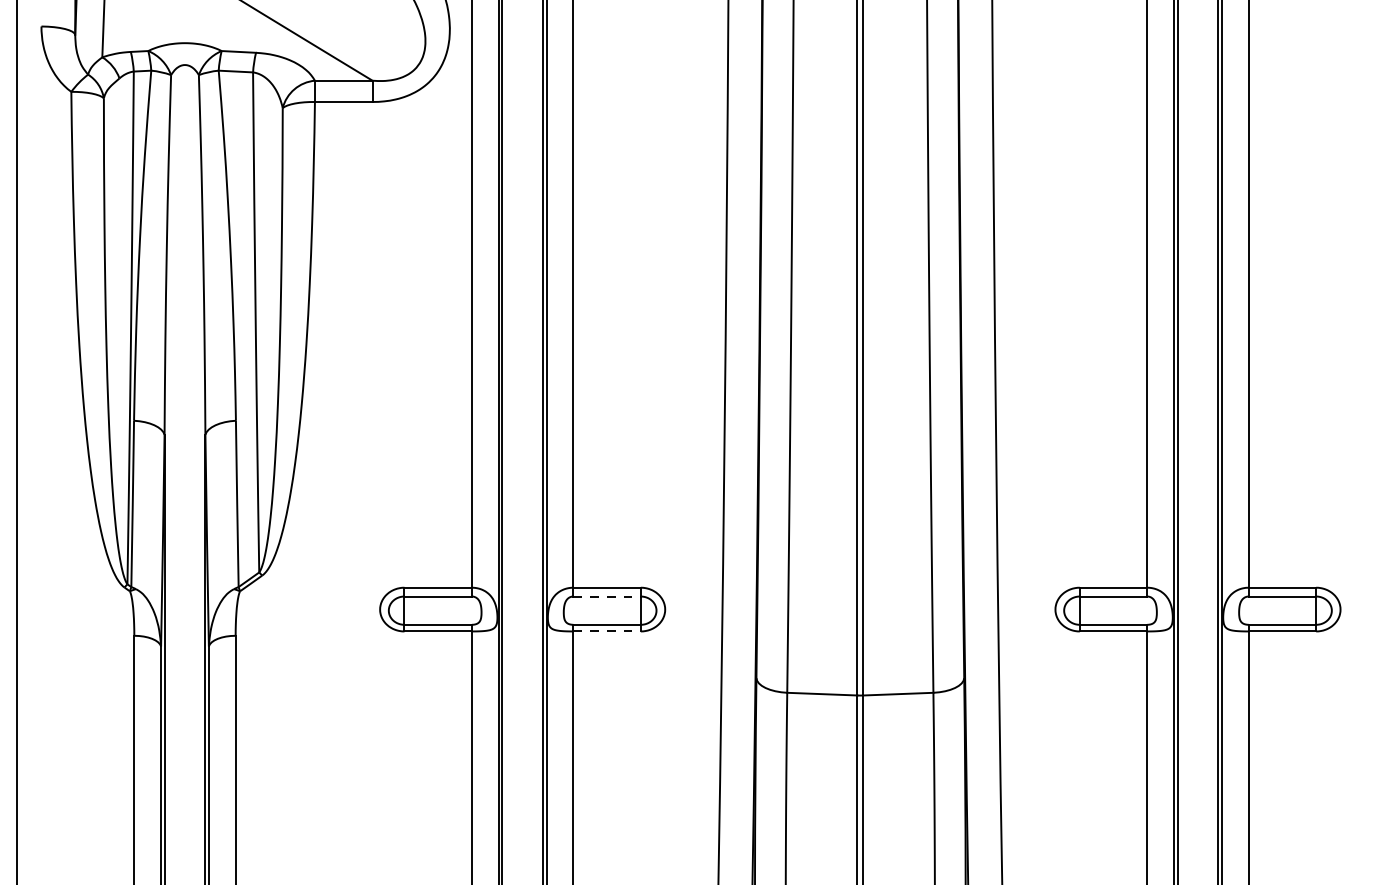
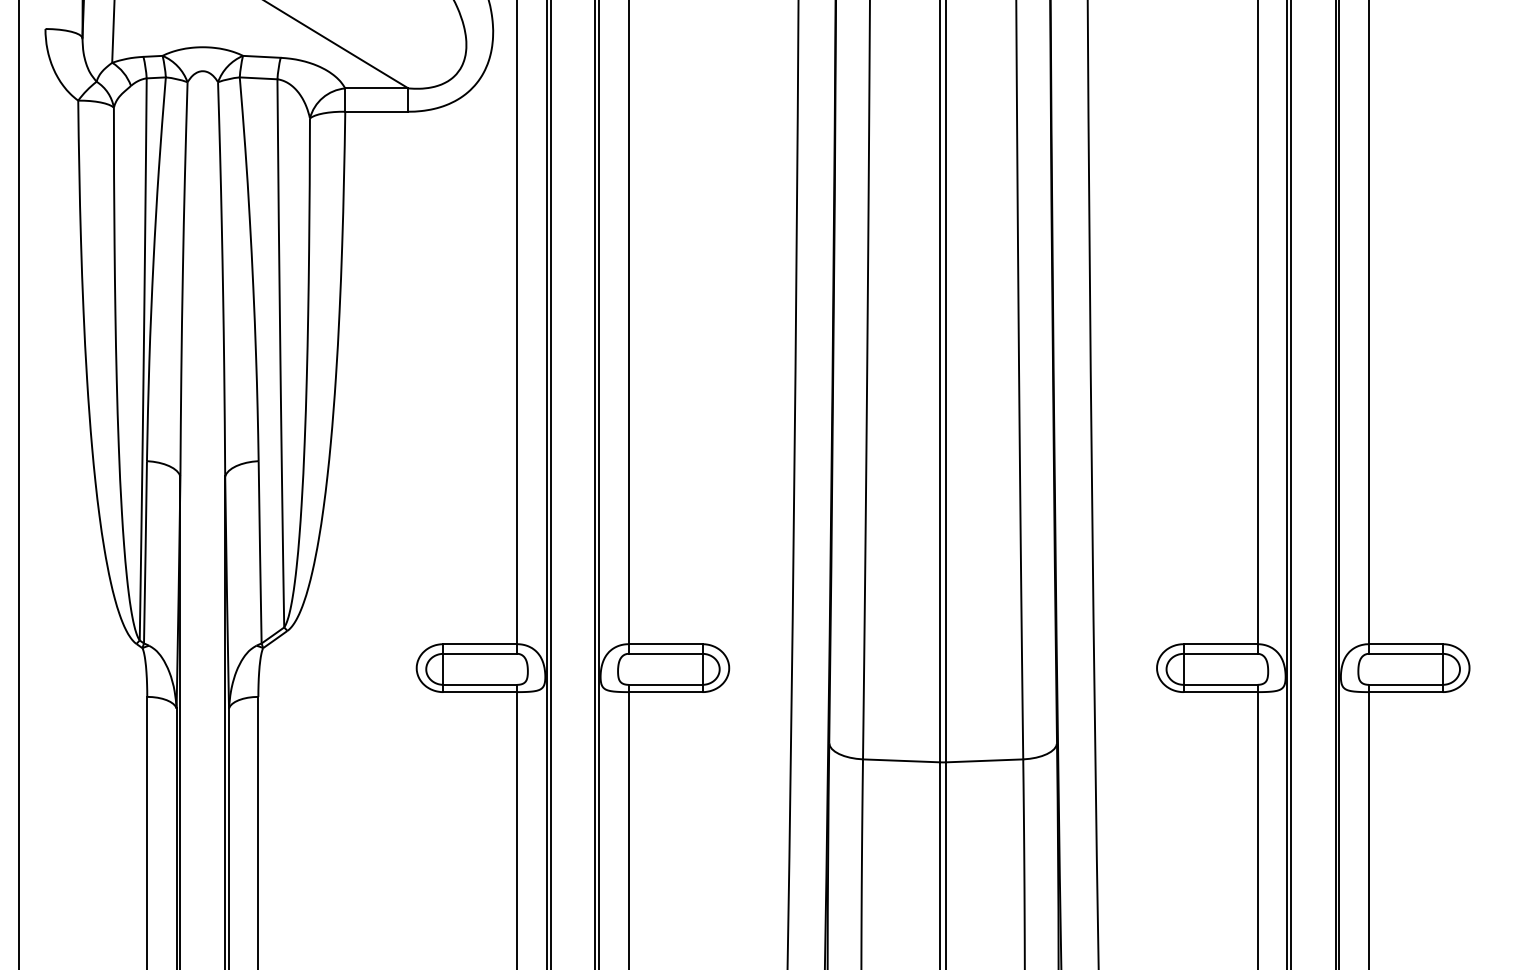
line: (607, 596) -> (665, 653), dashed -> solid
line: (607, 631) -> (665, 692), dashed -> solid

